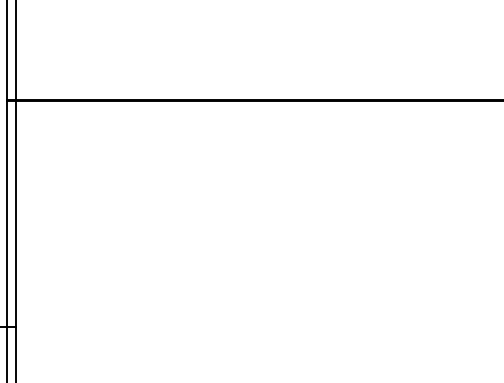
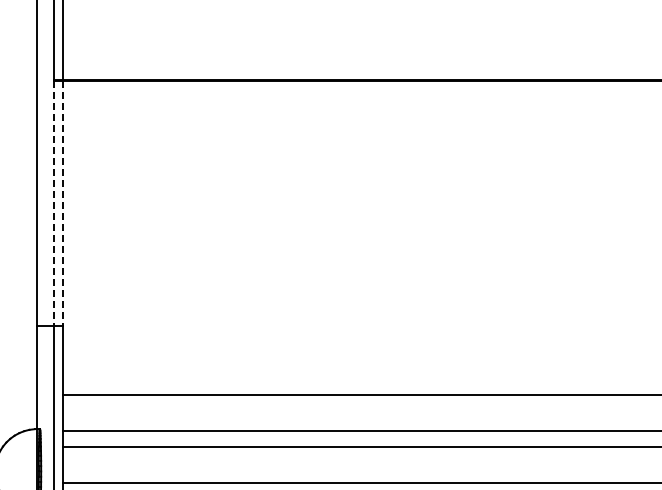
line: (7, 214) -> (53, 204), solid -> dashed
line: (15, 214) -> (62, 204), solid -> dashed

